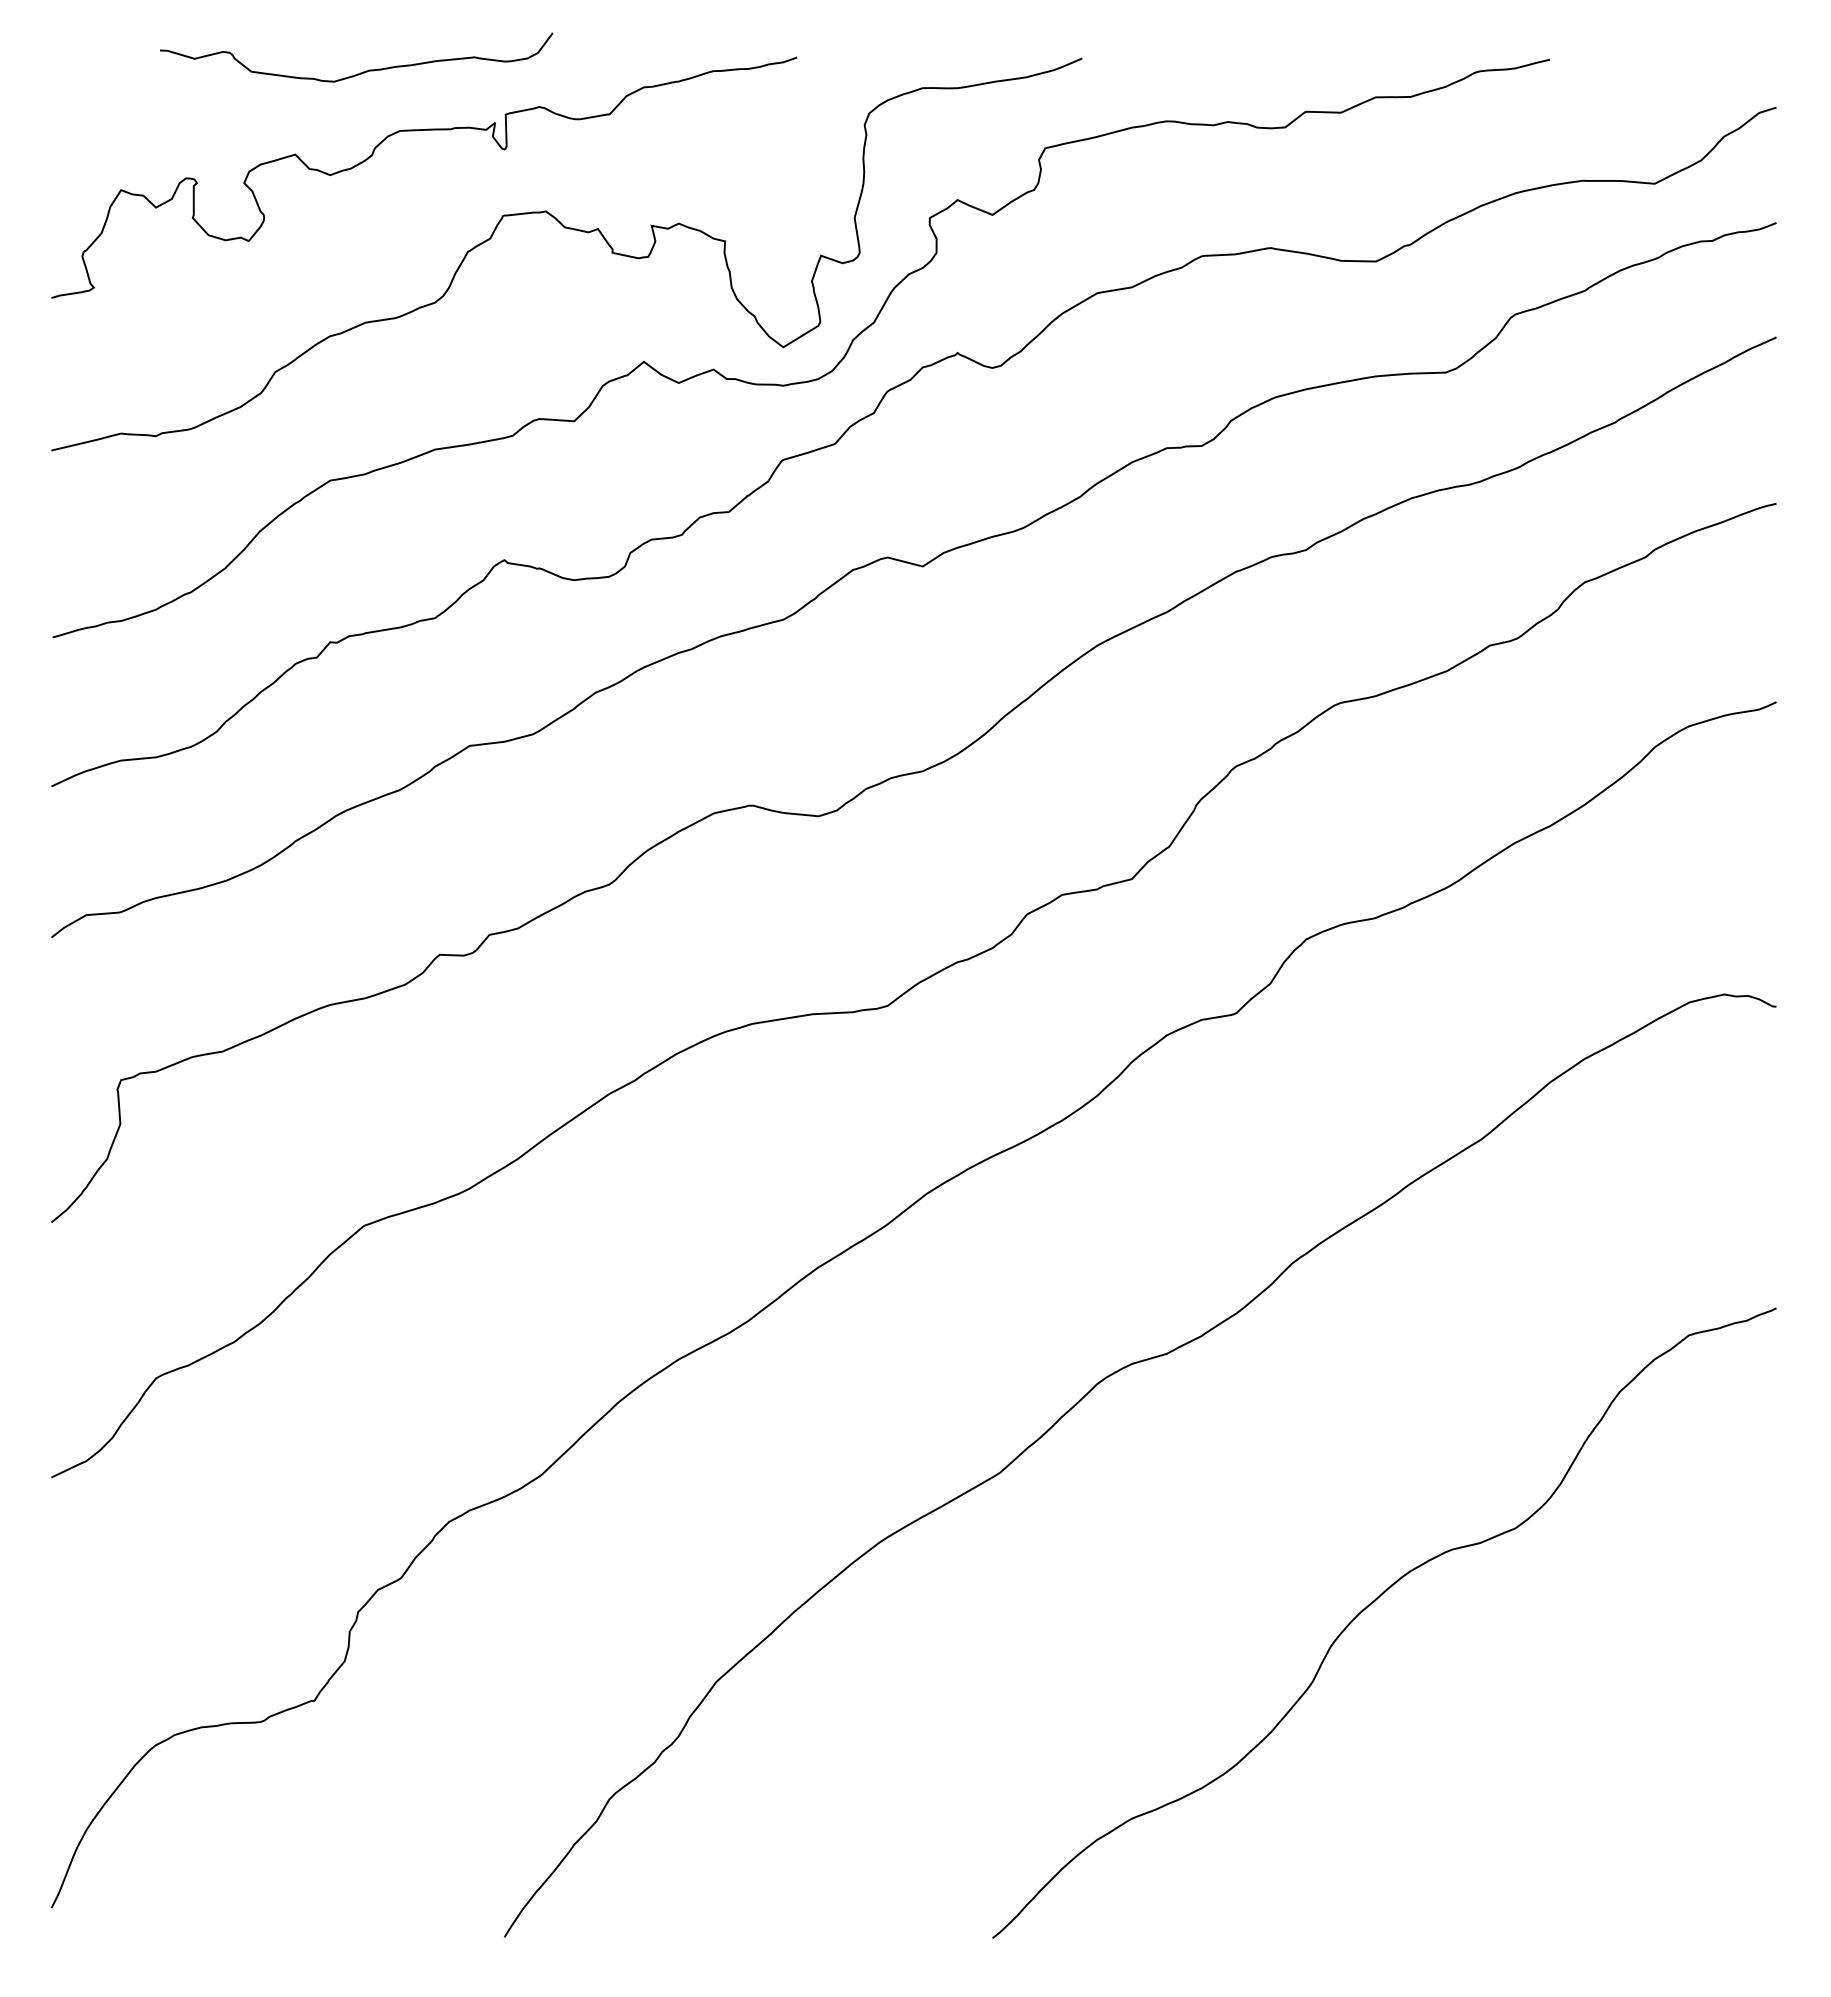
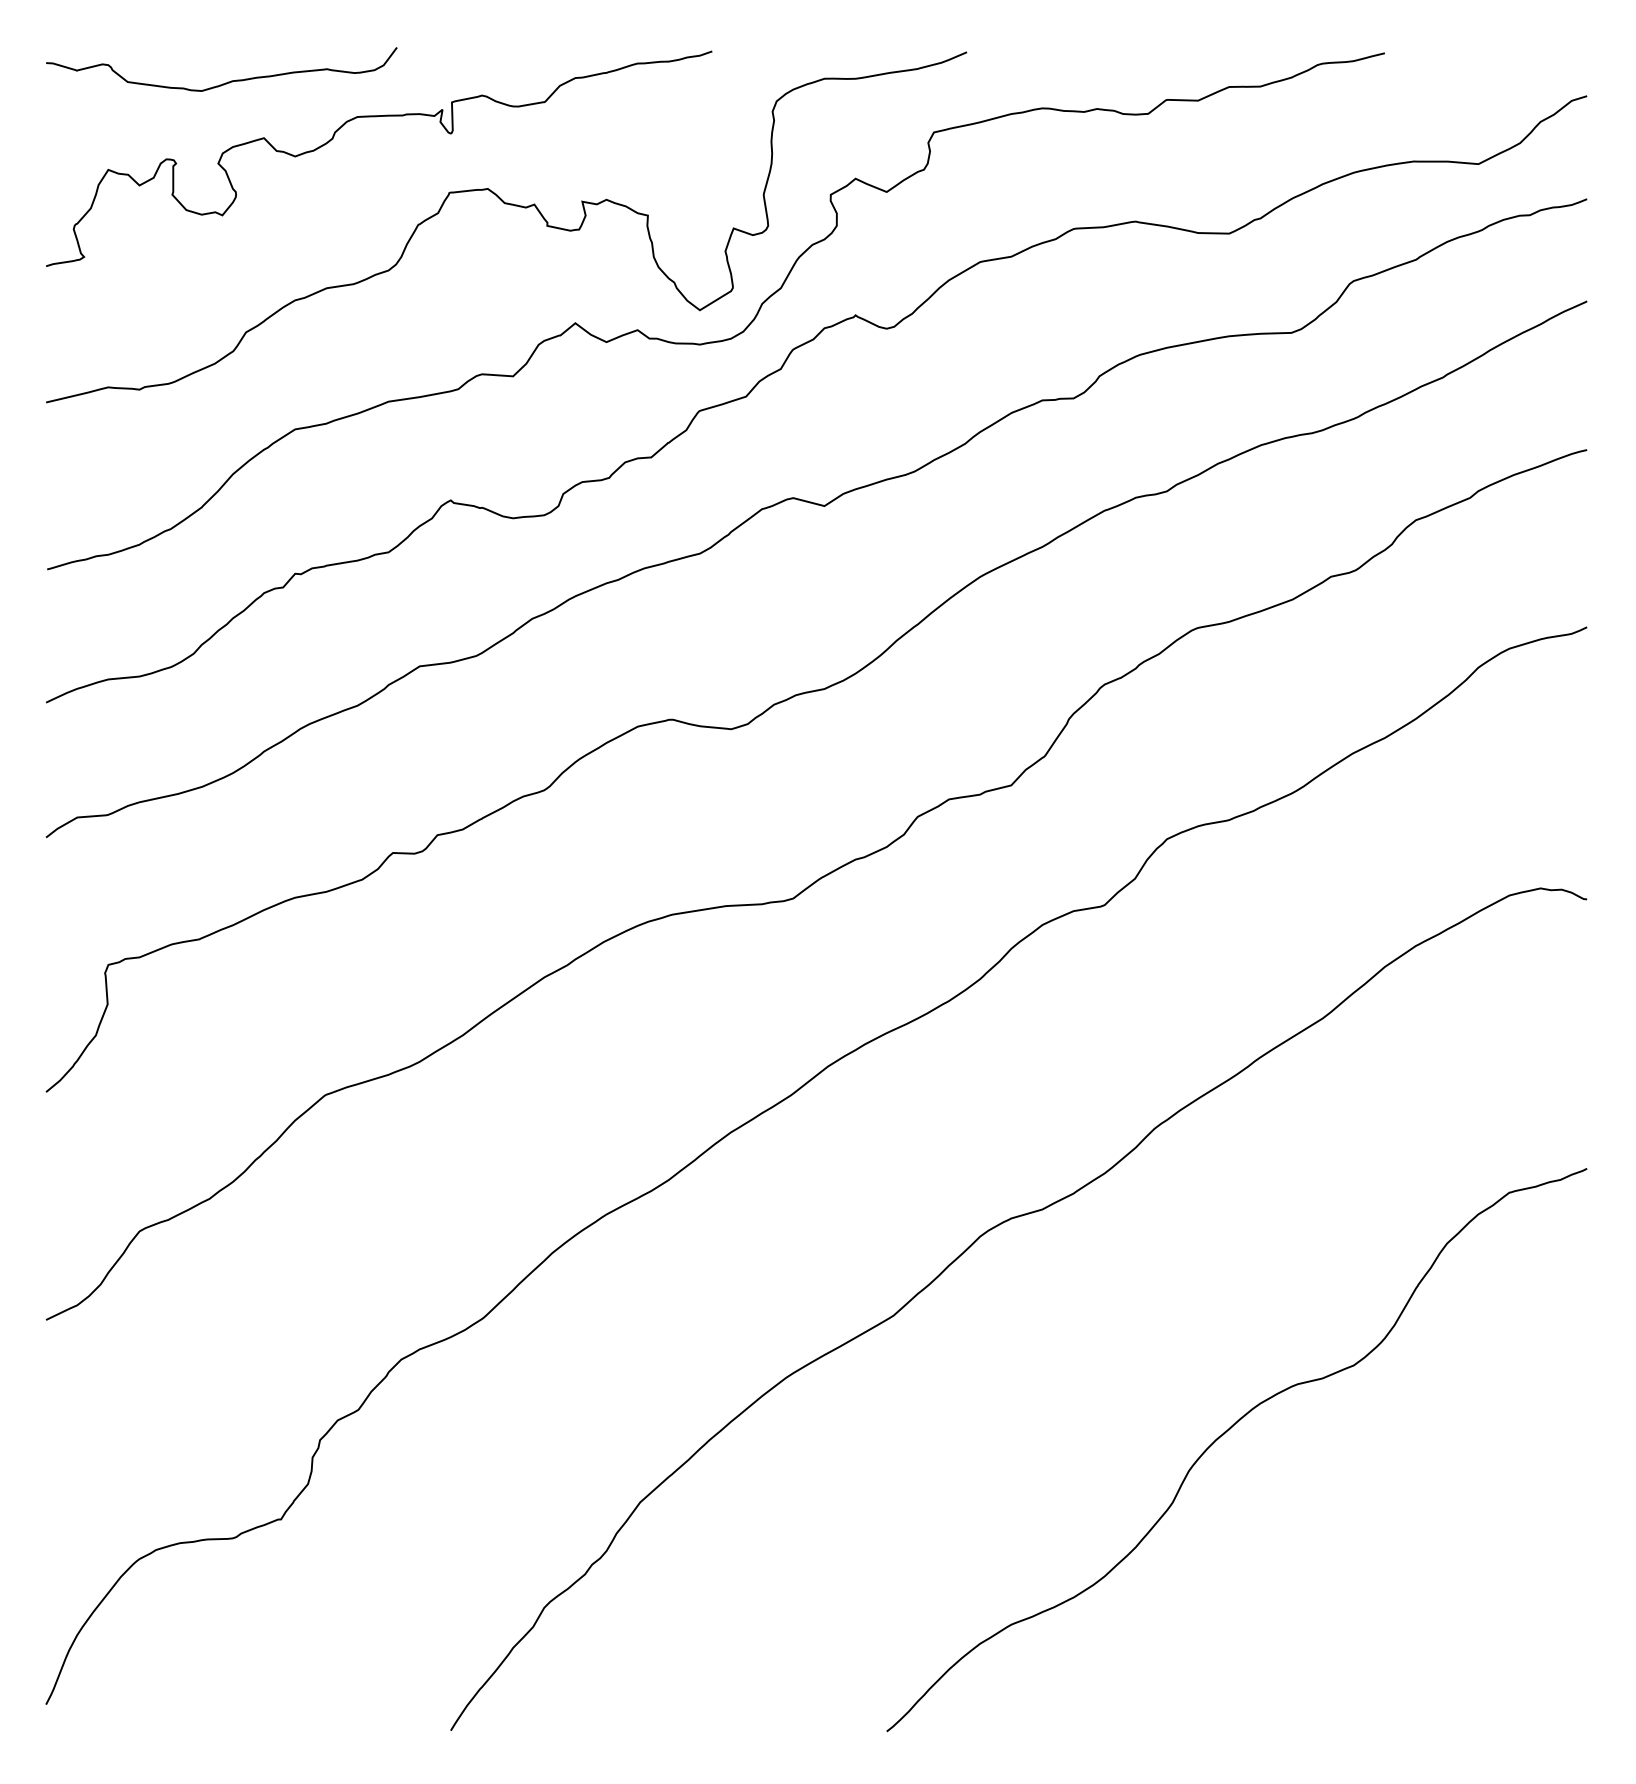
curve: (360, 72) -> (225, 82), moved

